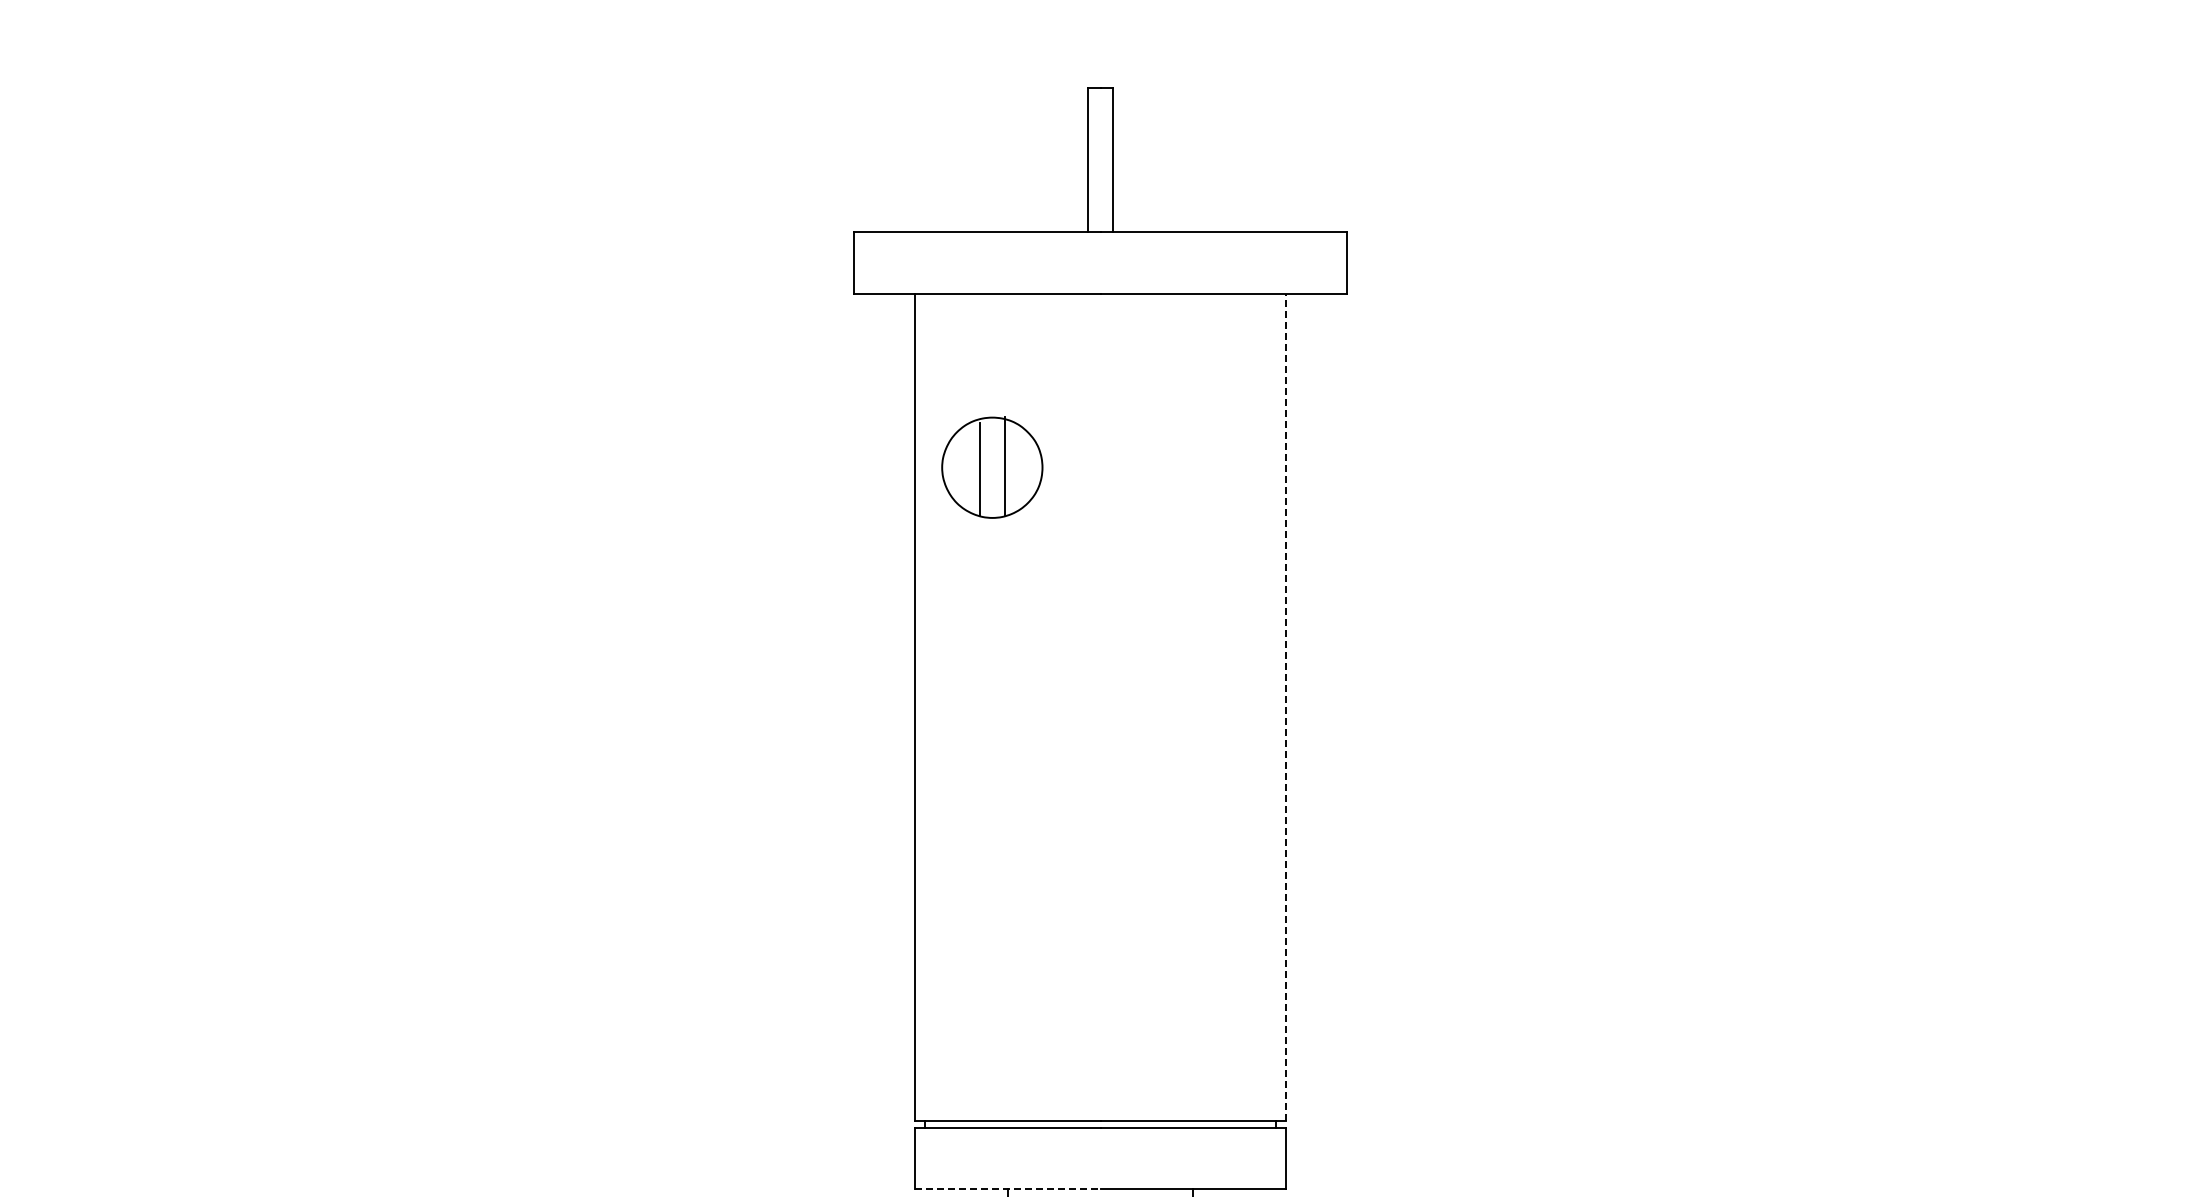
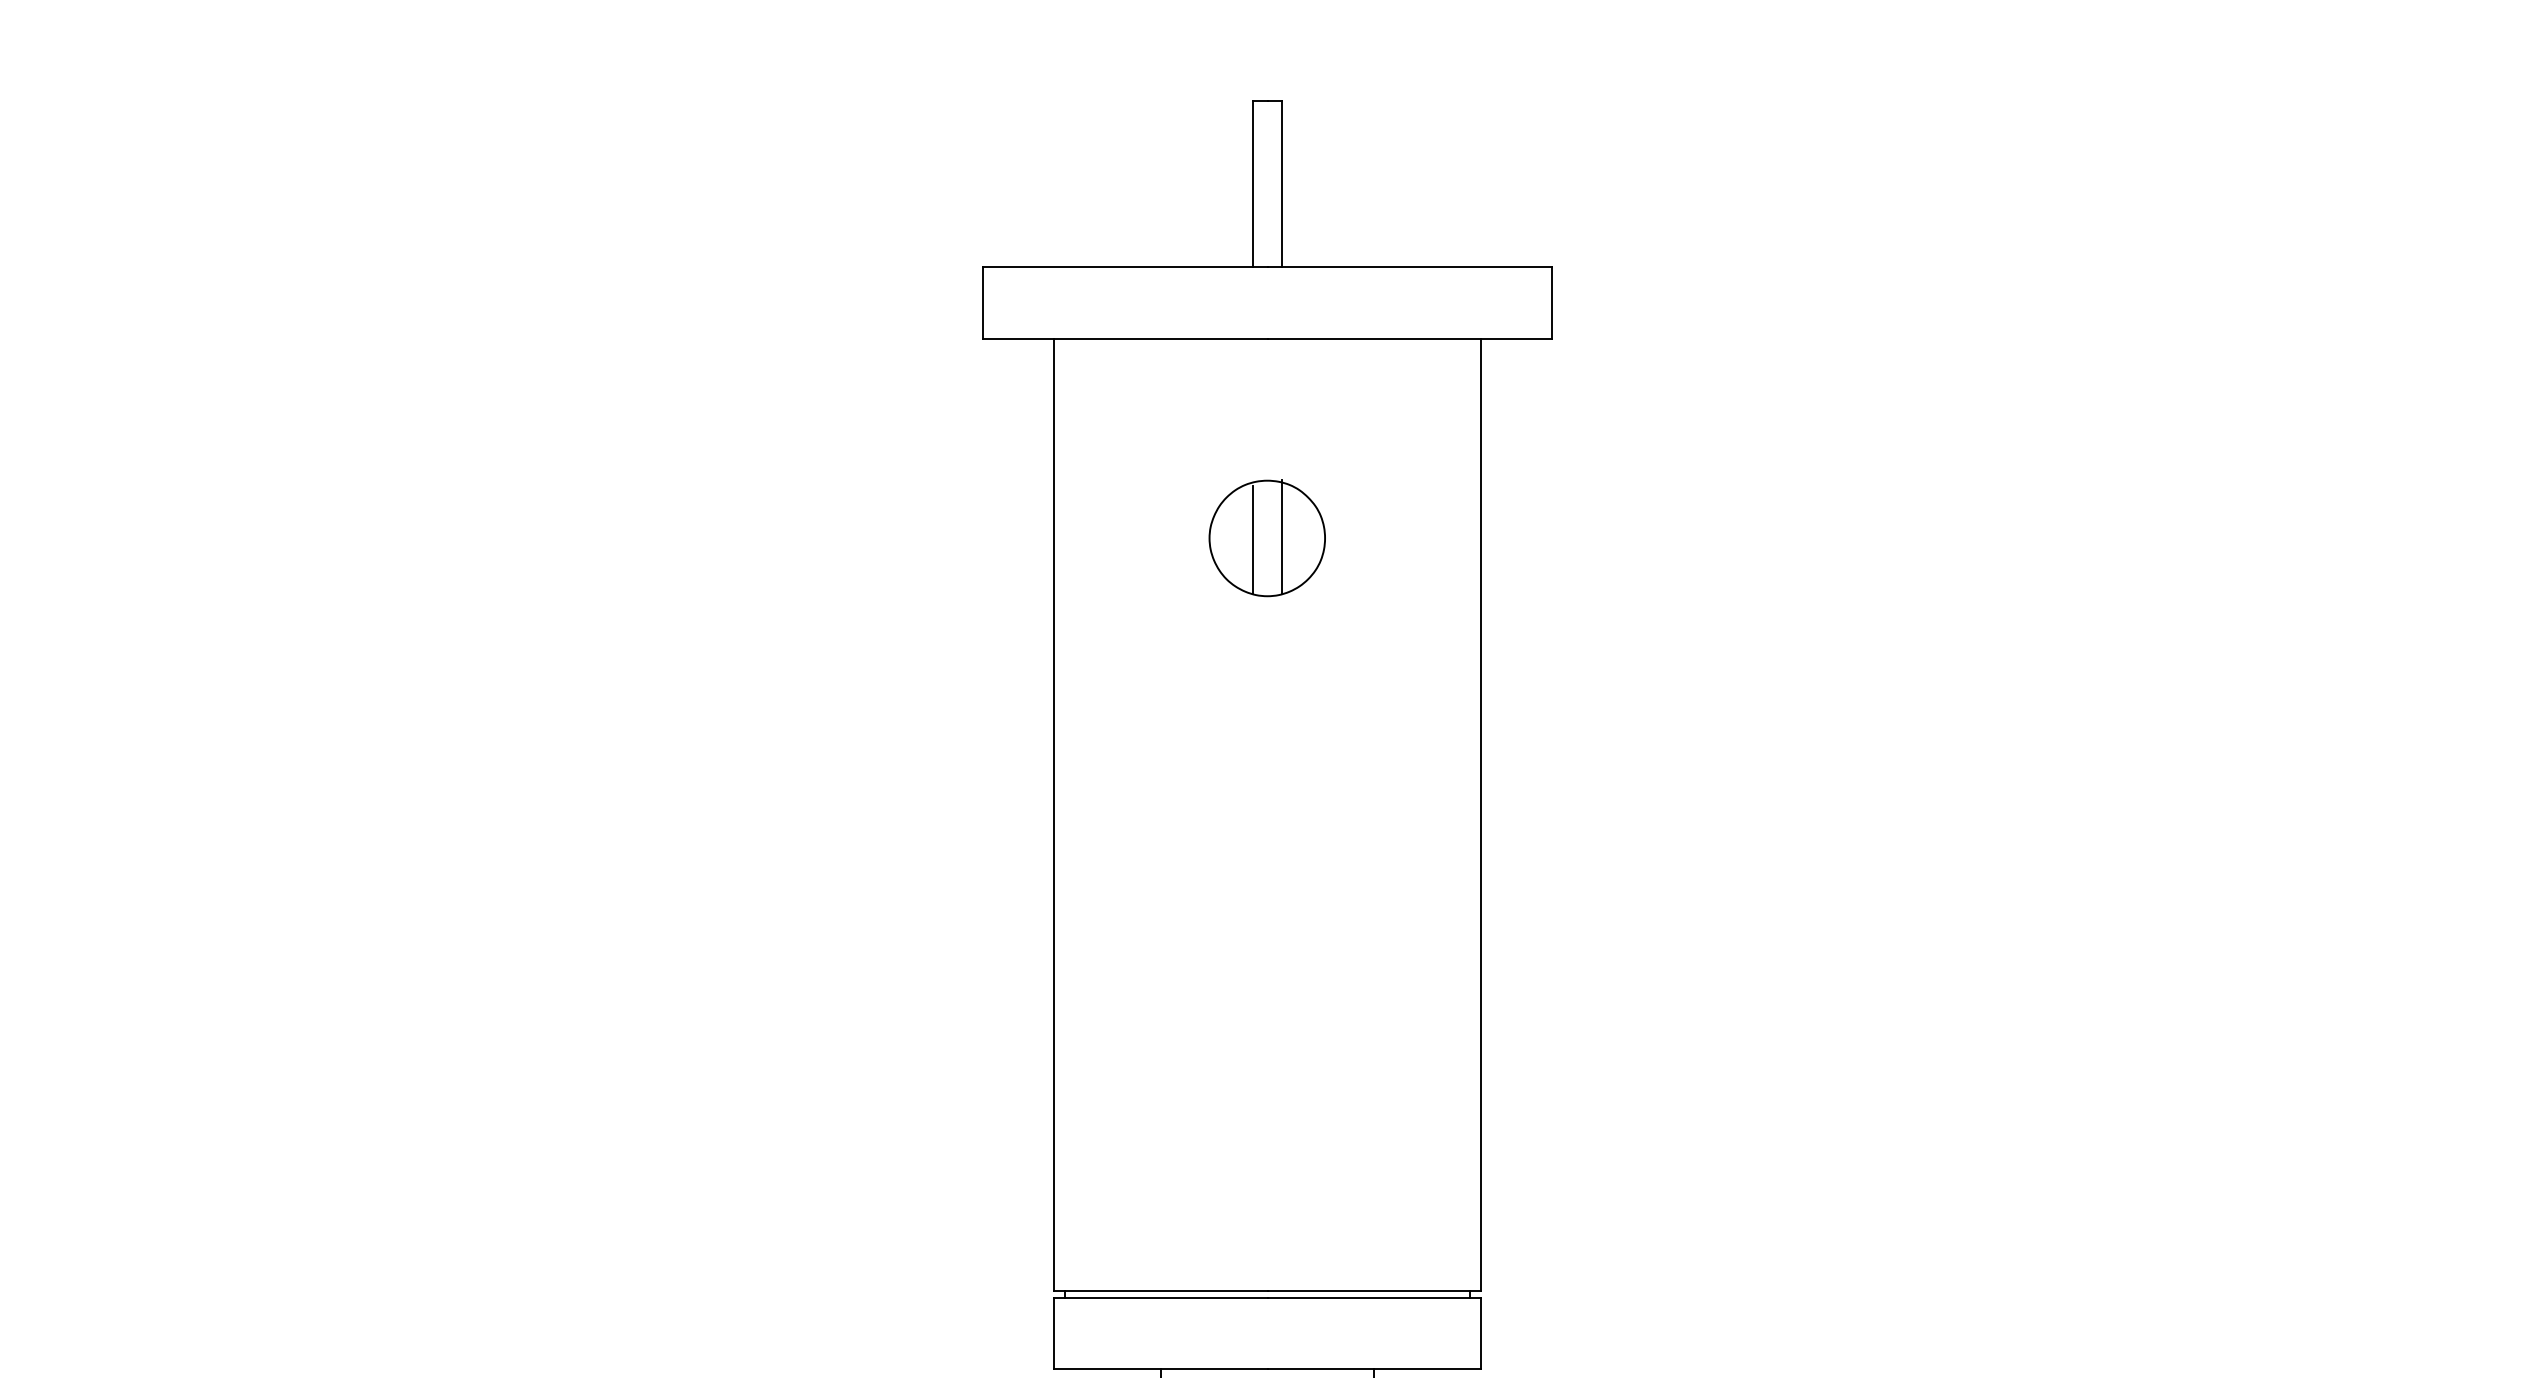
part: (992, 467) -> (1267, 538), moved
line: (1285, 707) -> (1480, 814), dashed -> solid
line: (1007, 1189) -> (1160, 1369), dashed -> solid

